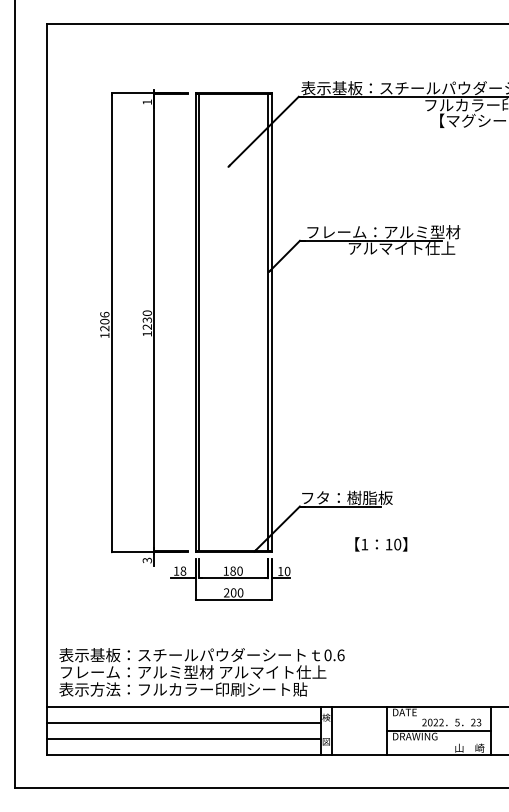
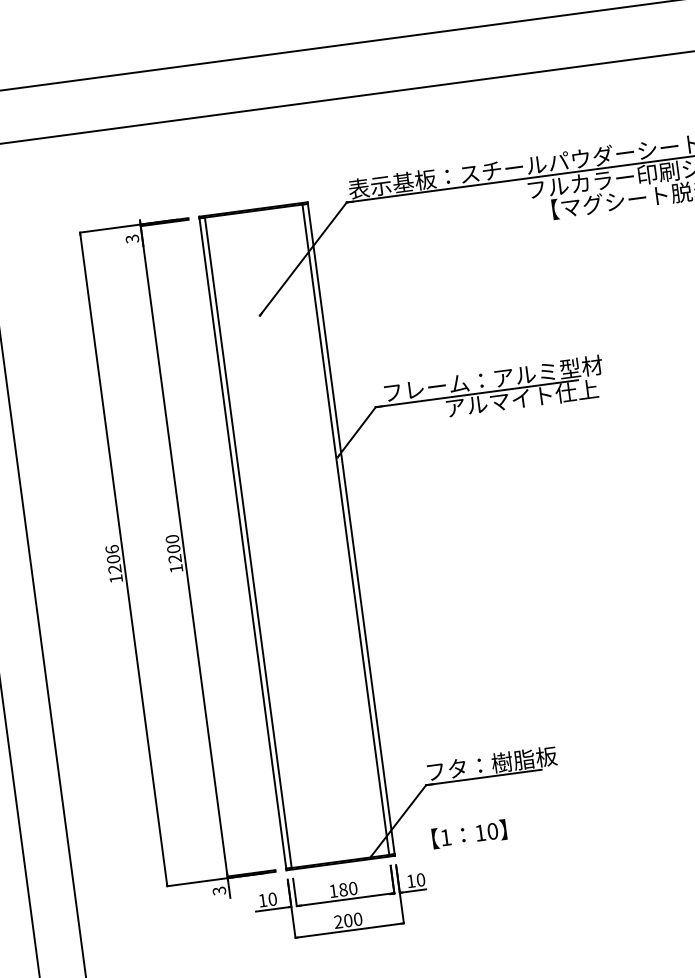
text: (147, 102) -> (132, 239), 1 -> 3
text: (146, 319) -> (172, 548), 1230 -> 1200
text: (381, 544) -> (469, 834), moved
text: (183, 571) -> (272, 899), 18 -> 10

